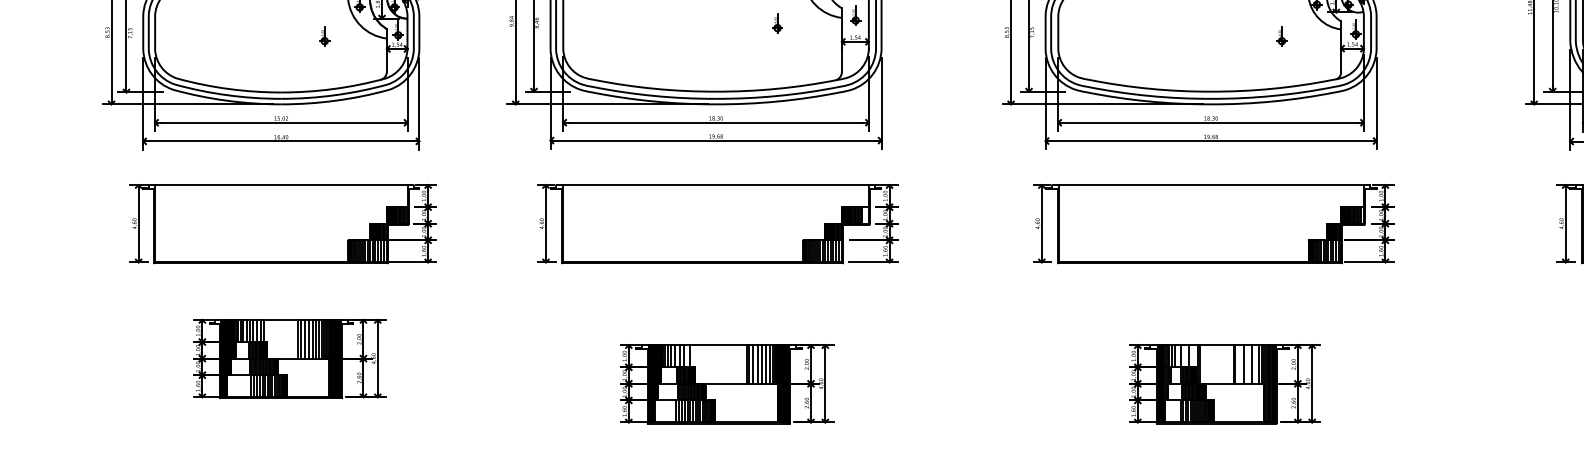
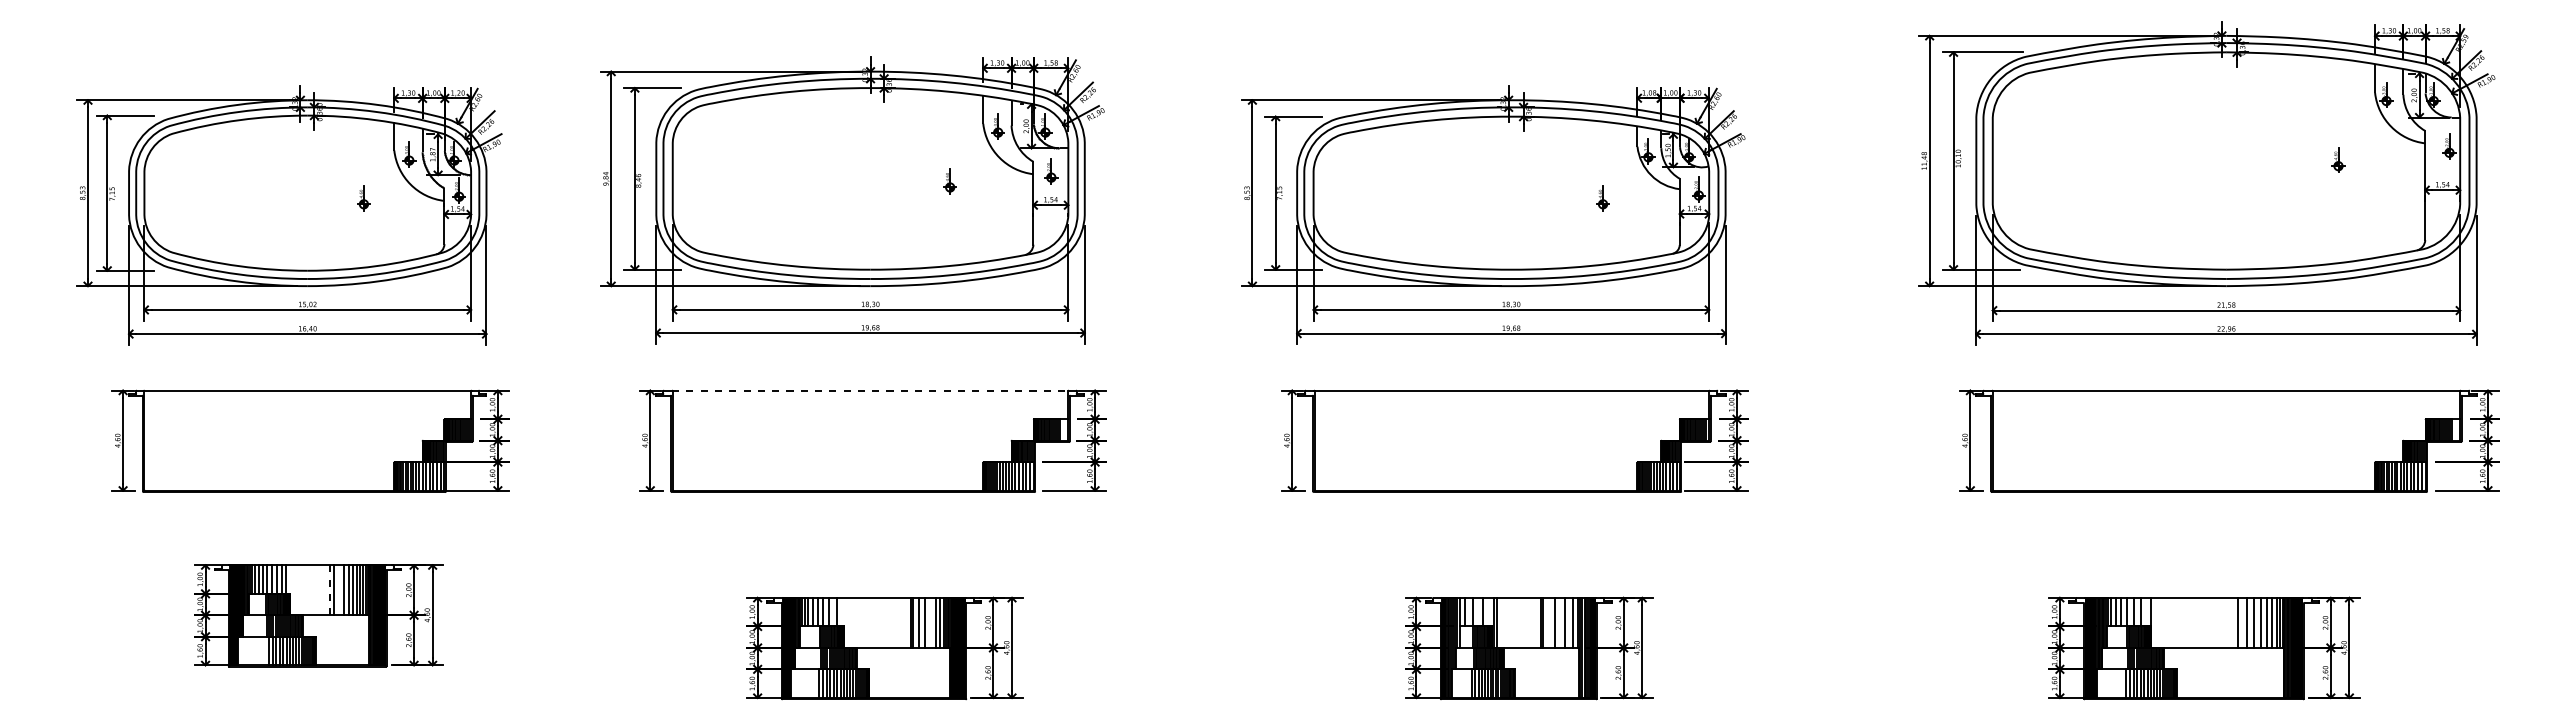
line: (716, 184) -> (870, 390), solid -> dashed
line: (298, 338) -> (329, 589), solid -> dashed
line: (305, 339) -> (338, 590), removed
line: (762, 364) -> (930, 622), removed

